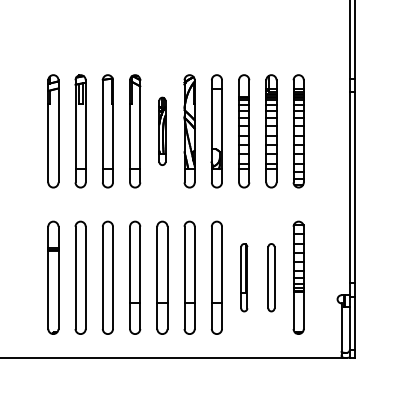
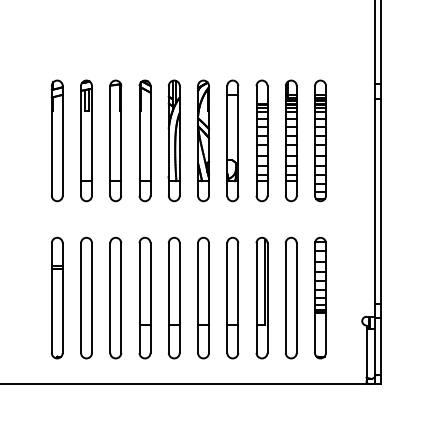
part: (162, 131) -> (174, 141), size x1.67
part: (244, 277) -> (262, 297), size x1.67
part: (271, 277) -> (291, 297), size x1.67

